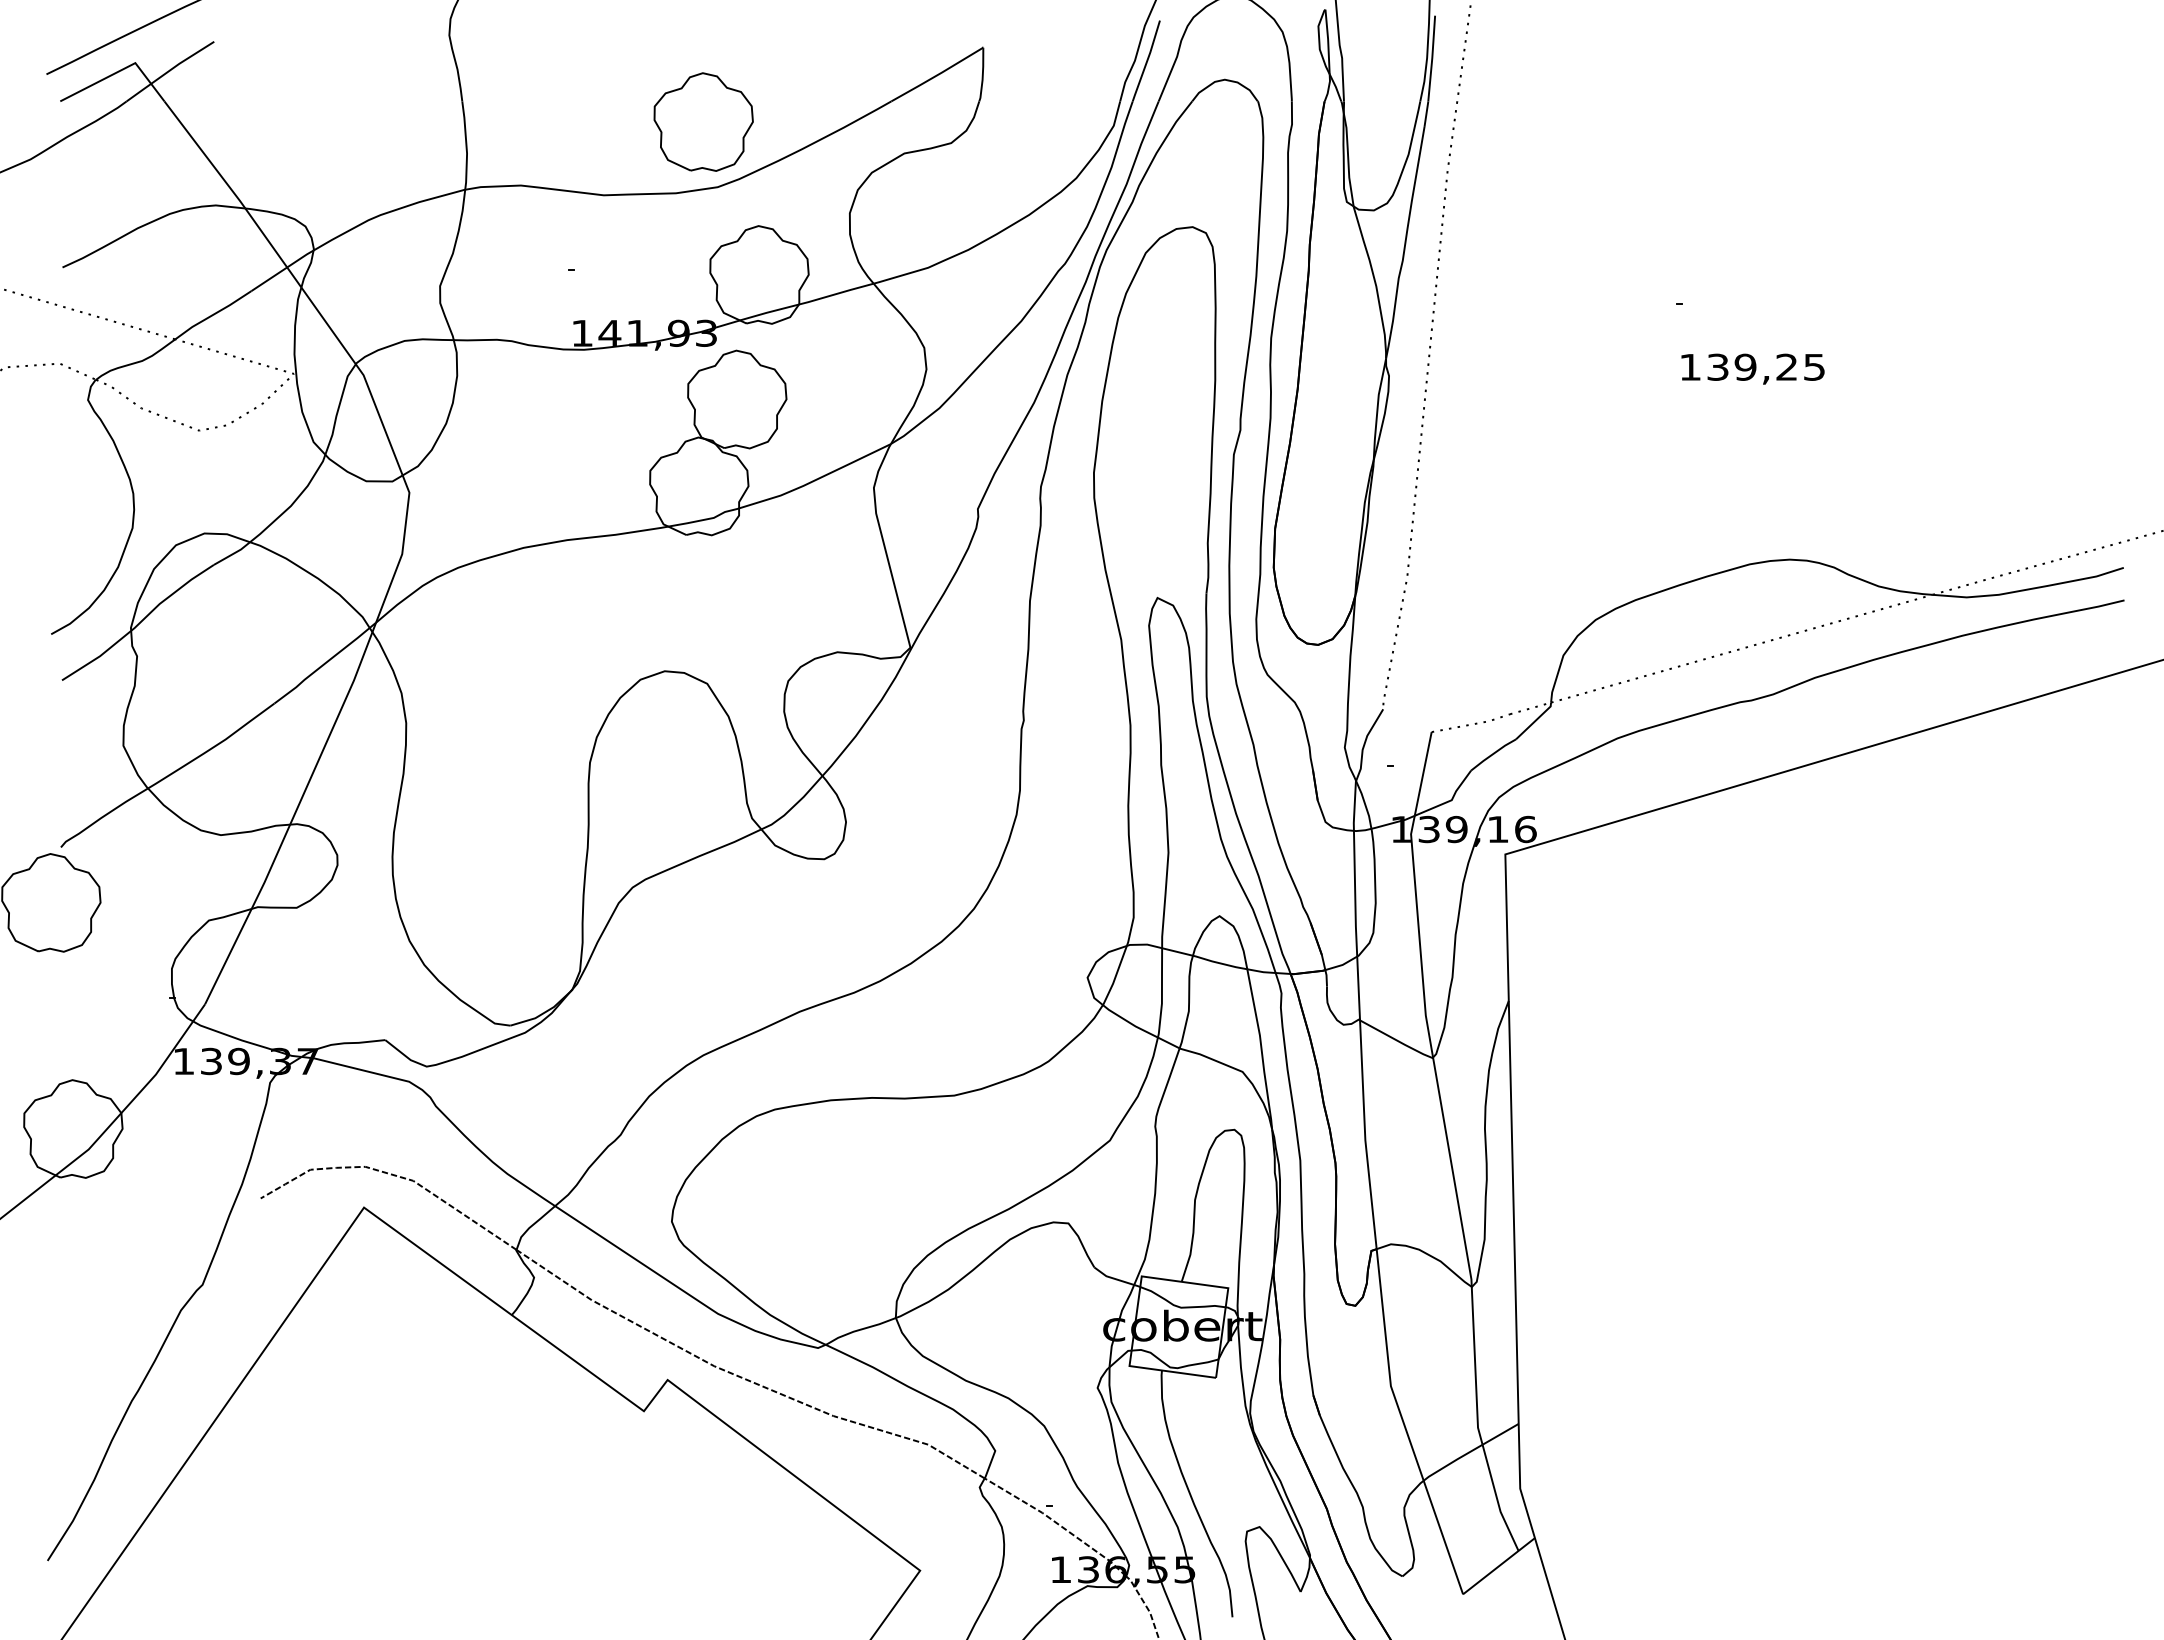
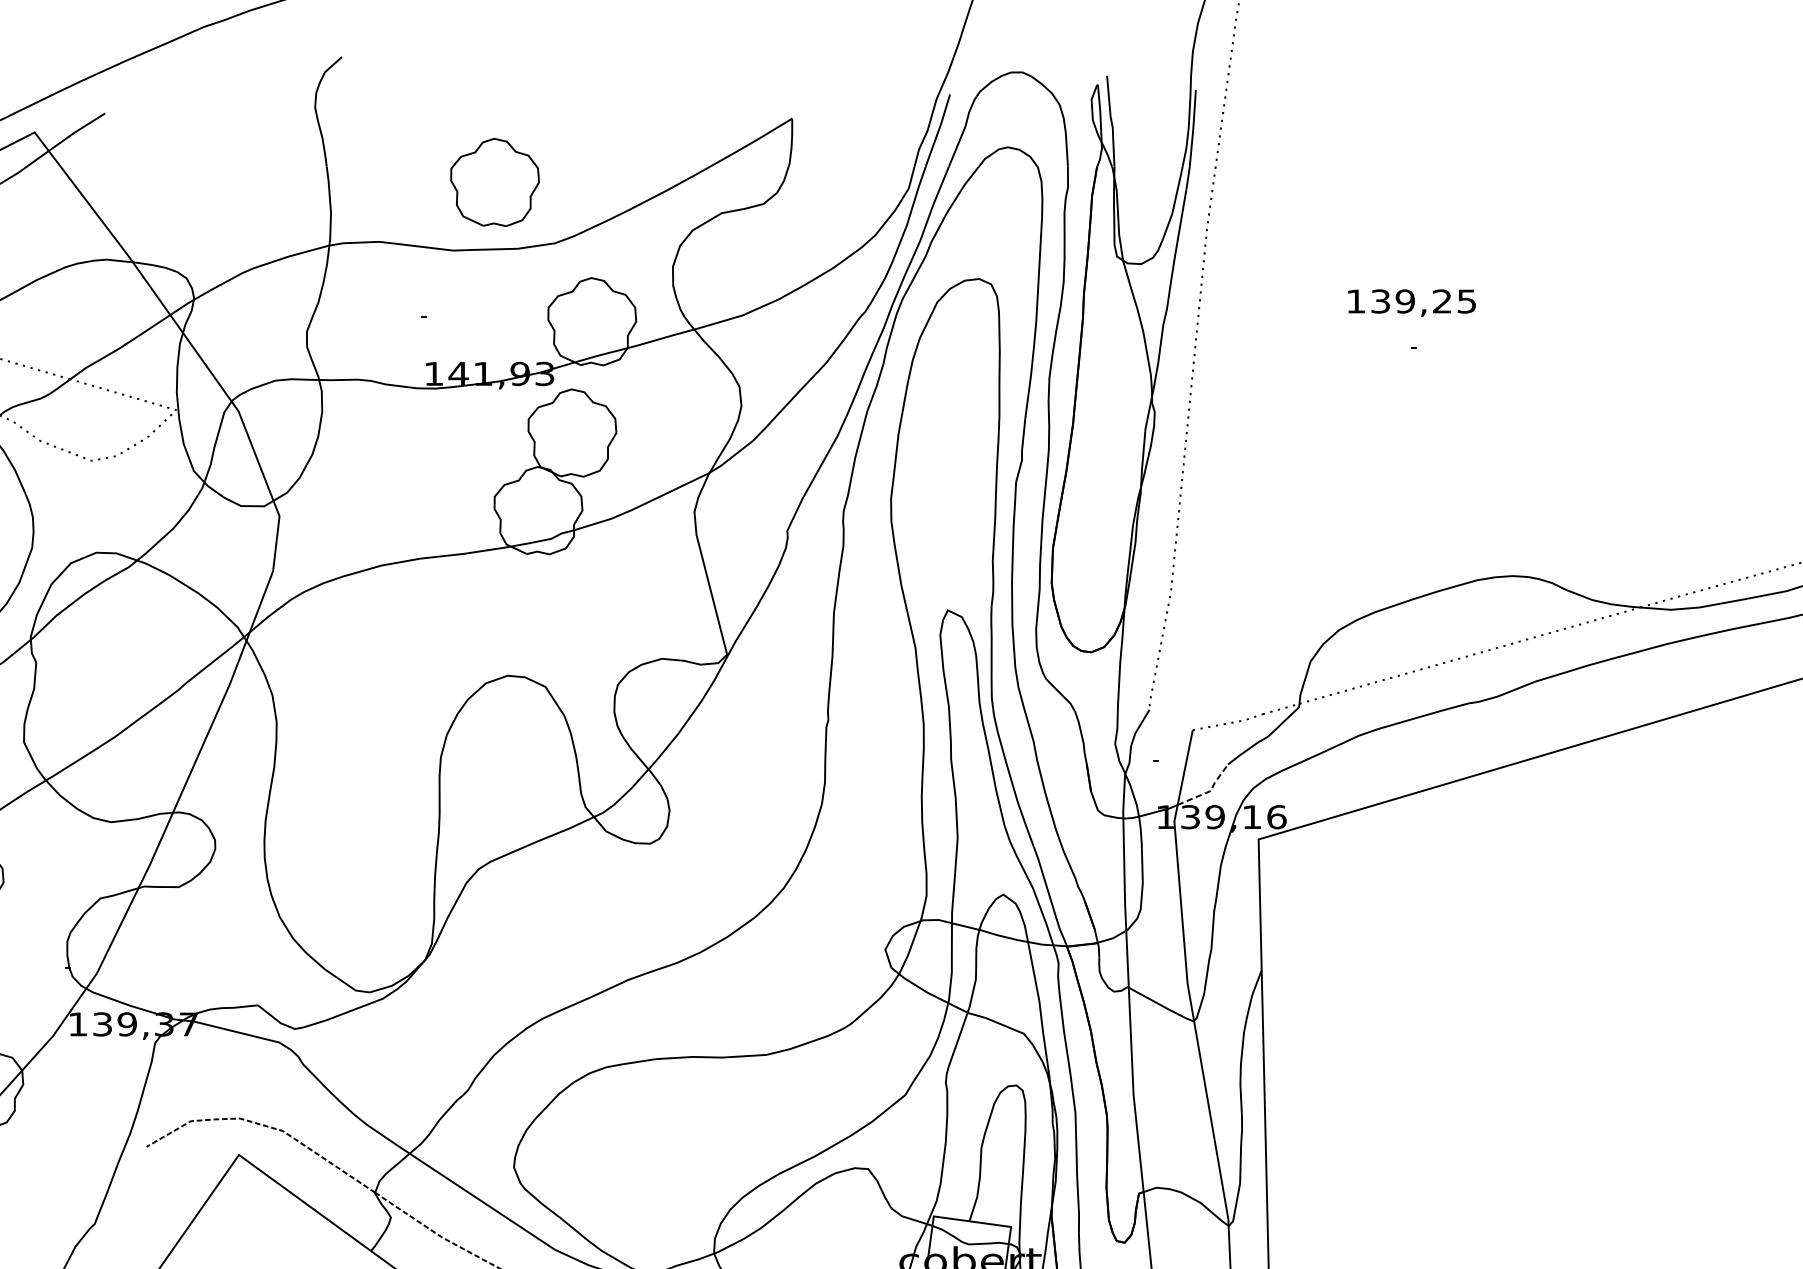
part: (703, 121) -> (494, 181), moved
text: (1752, 368) -> (1411, 302), moved
line: (1450, 800) -> (1209, 791), solid -> dashed

